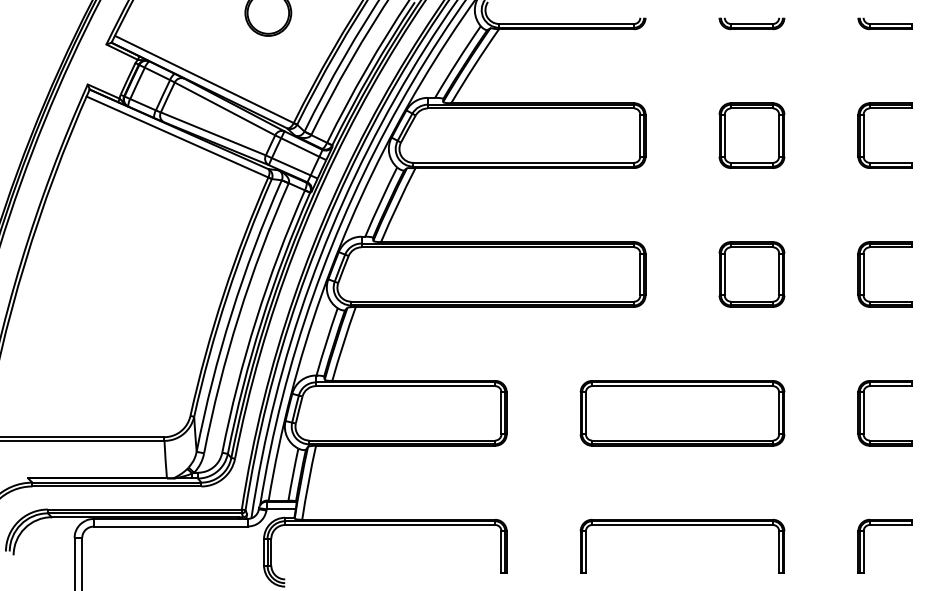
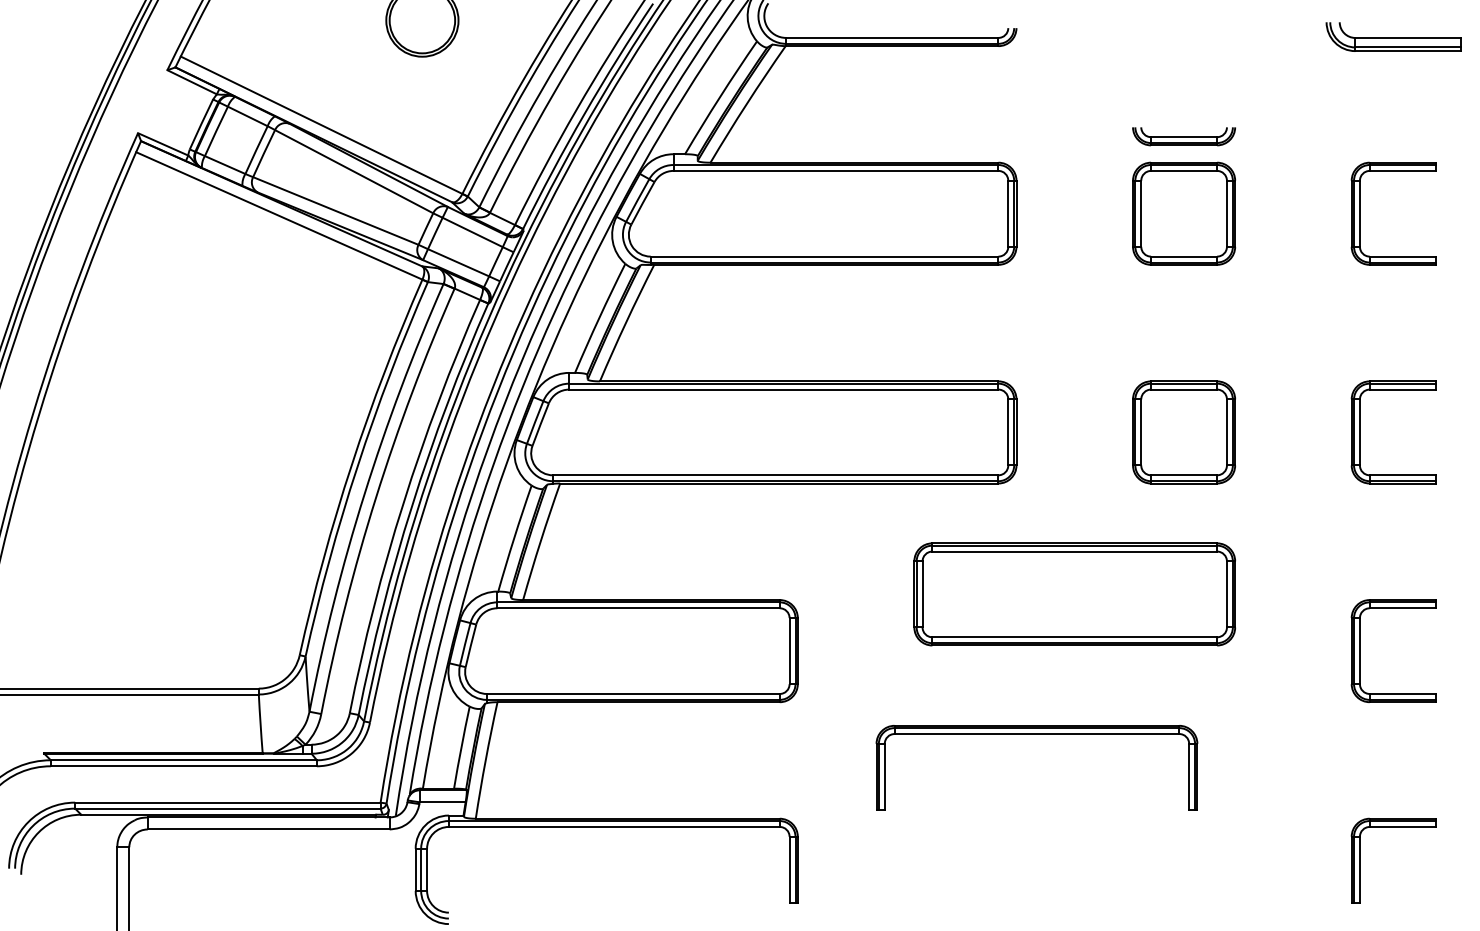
part: (751, 23) -> (1183, 136), moved
part: (884, 23) -> (1392, 37), size x1.6
part: (682, 413) -> (1074, 594), moved
part: (682, 525) -> (1036, 734), moved

